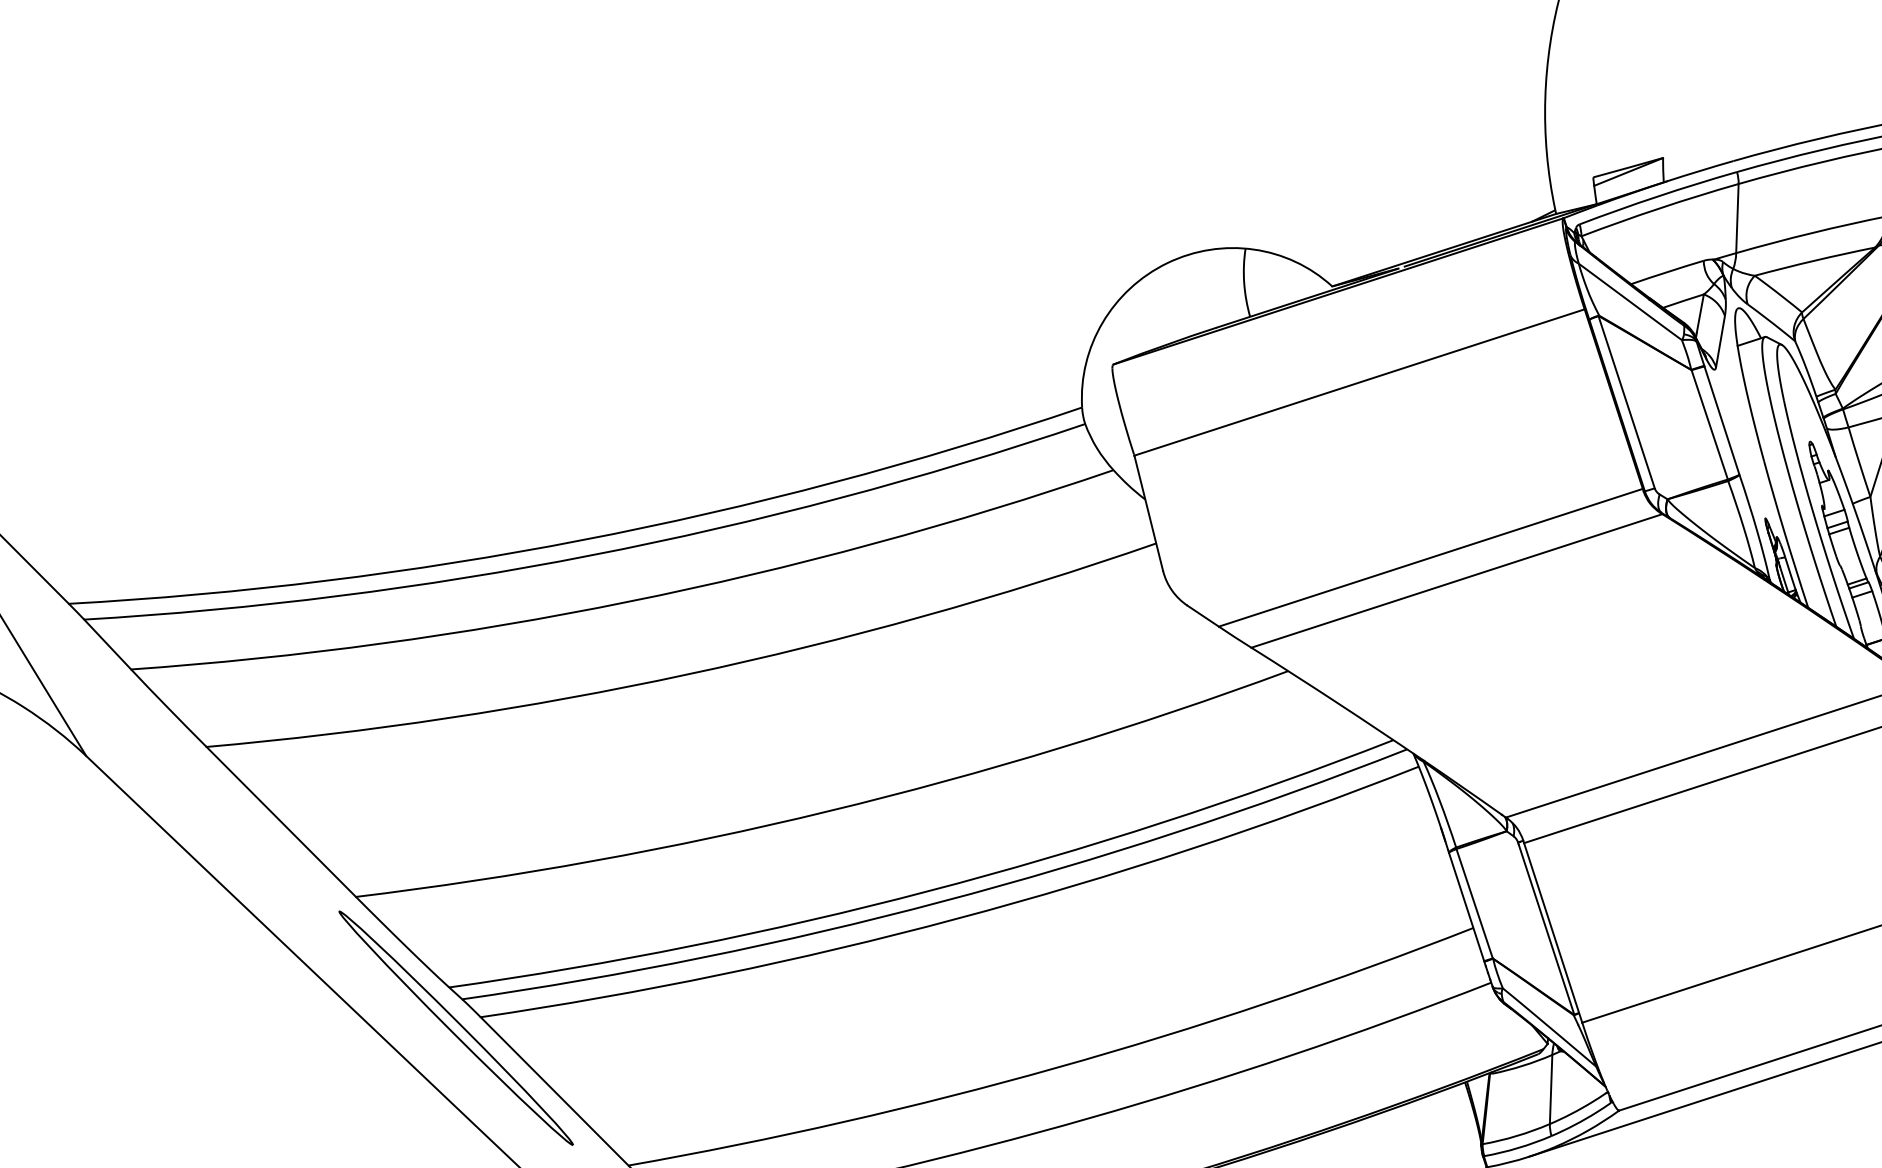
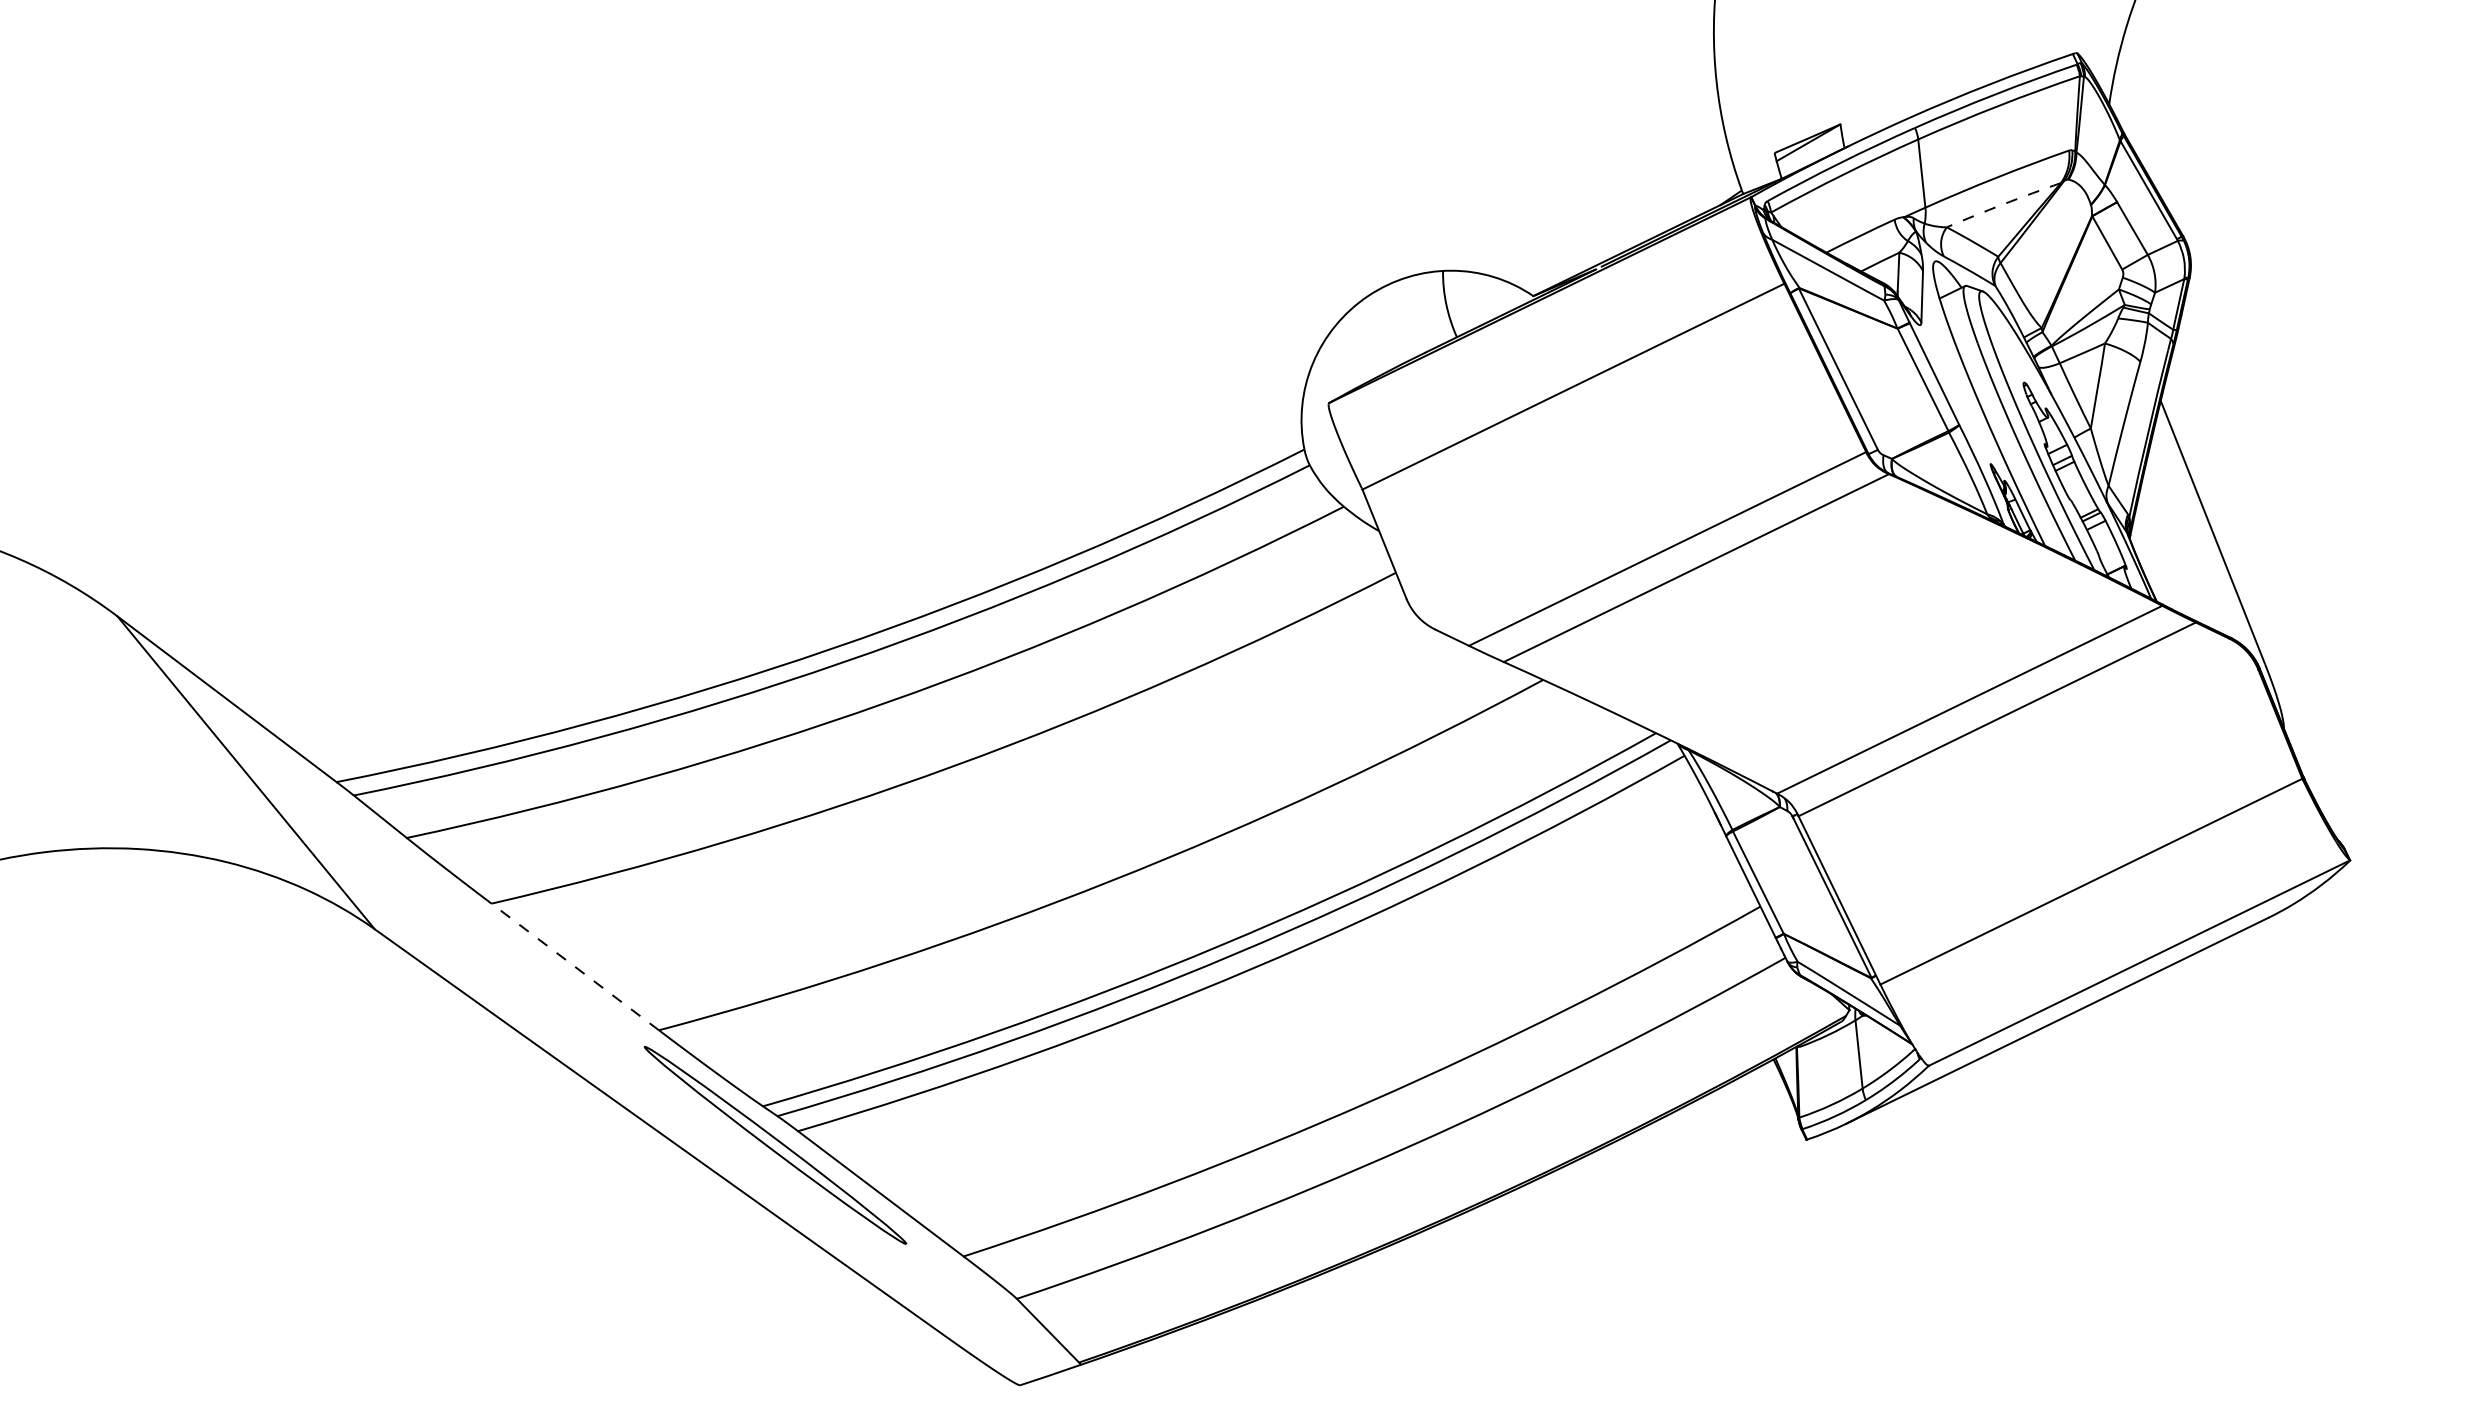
arc: (1814, 260) -> (2003, 204), solid -> dashed
line: (281, 821) -> (575, 966), solid -> dashed

